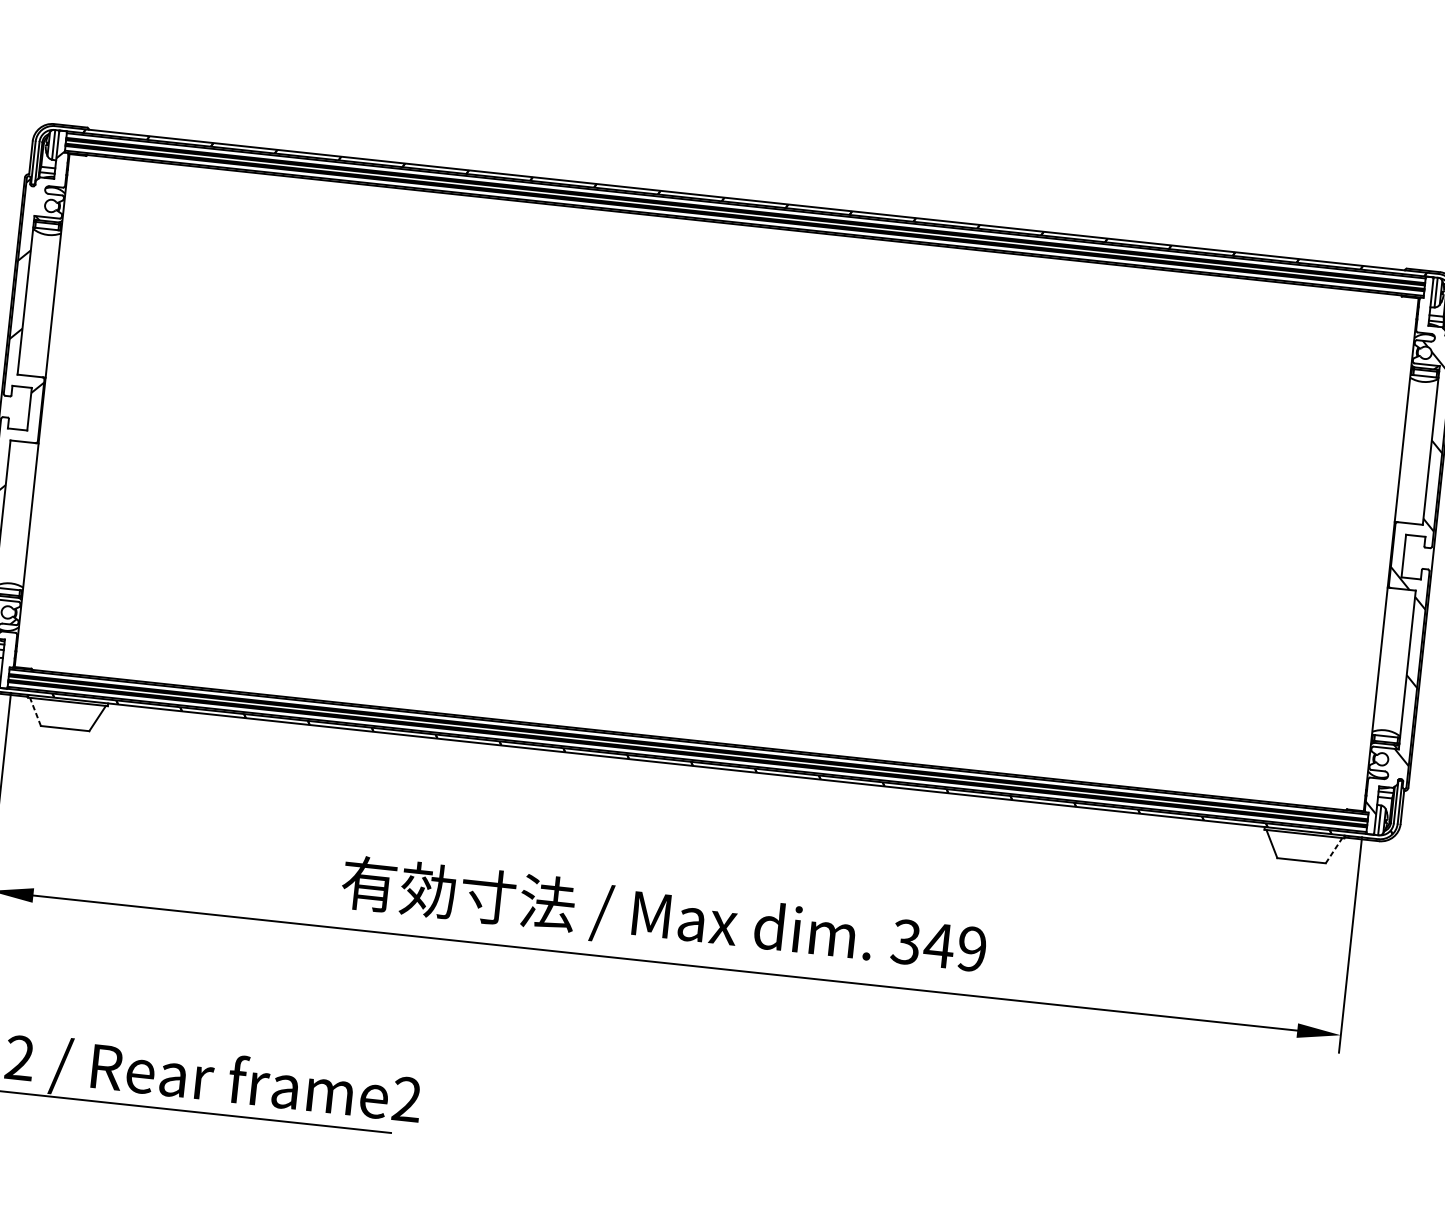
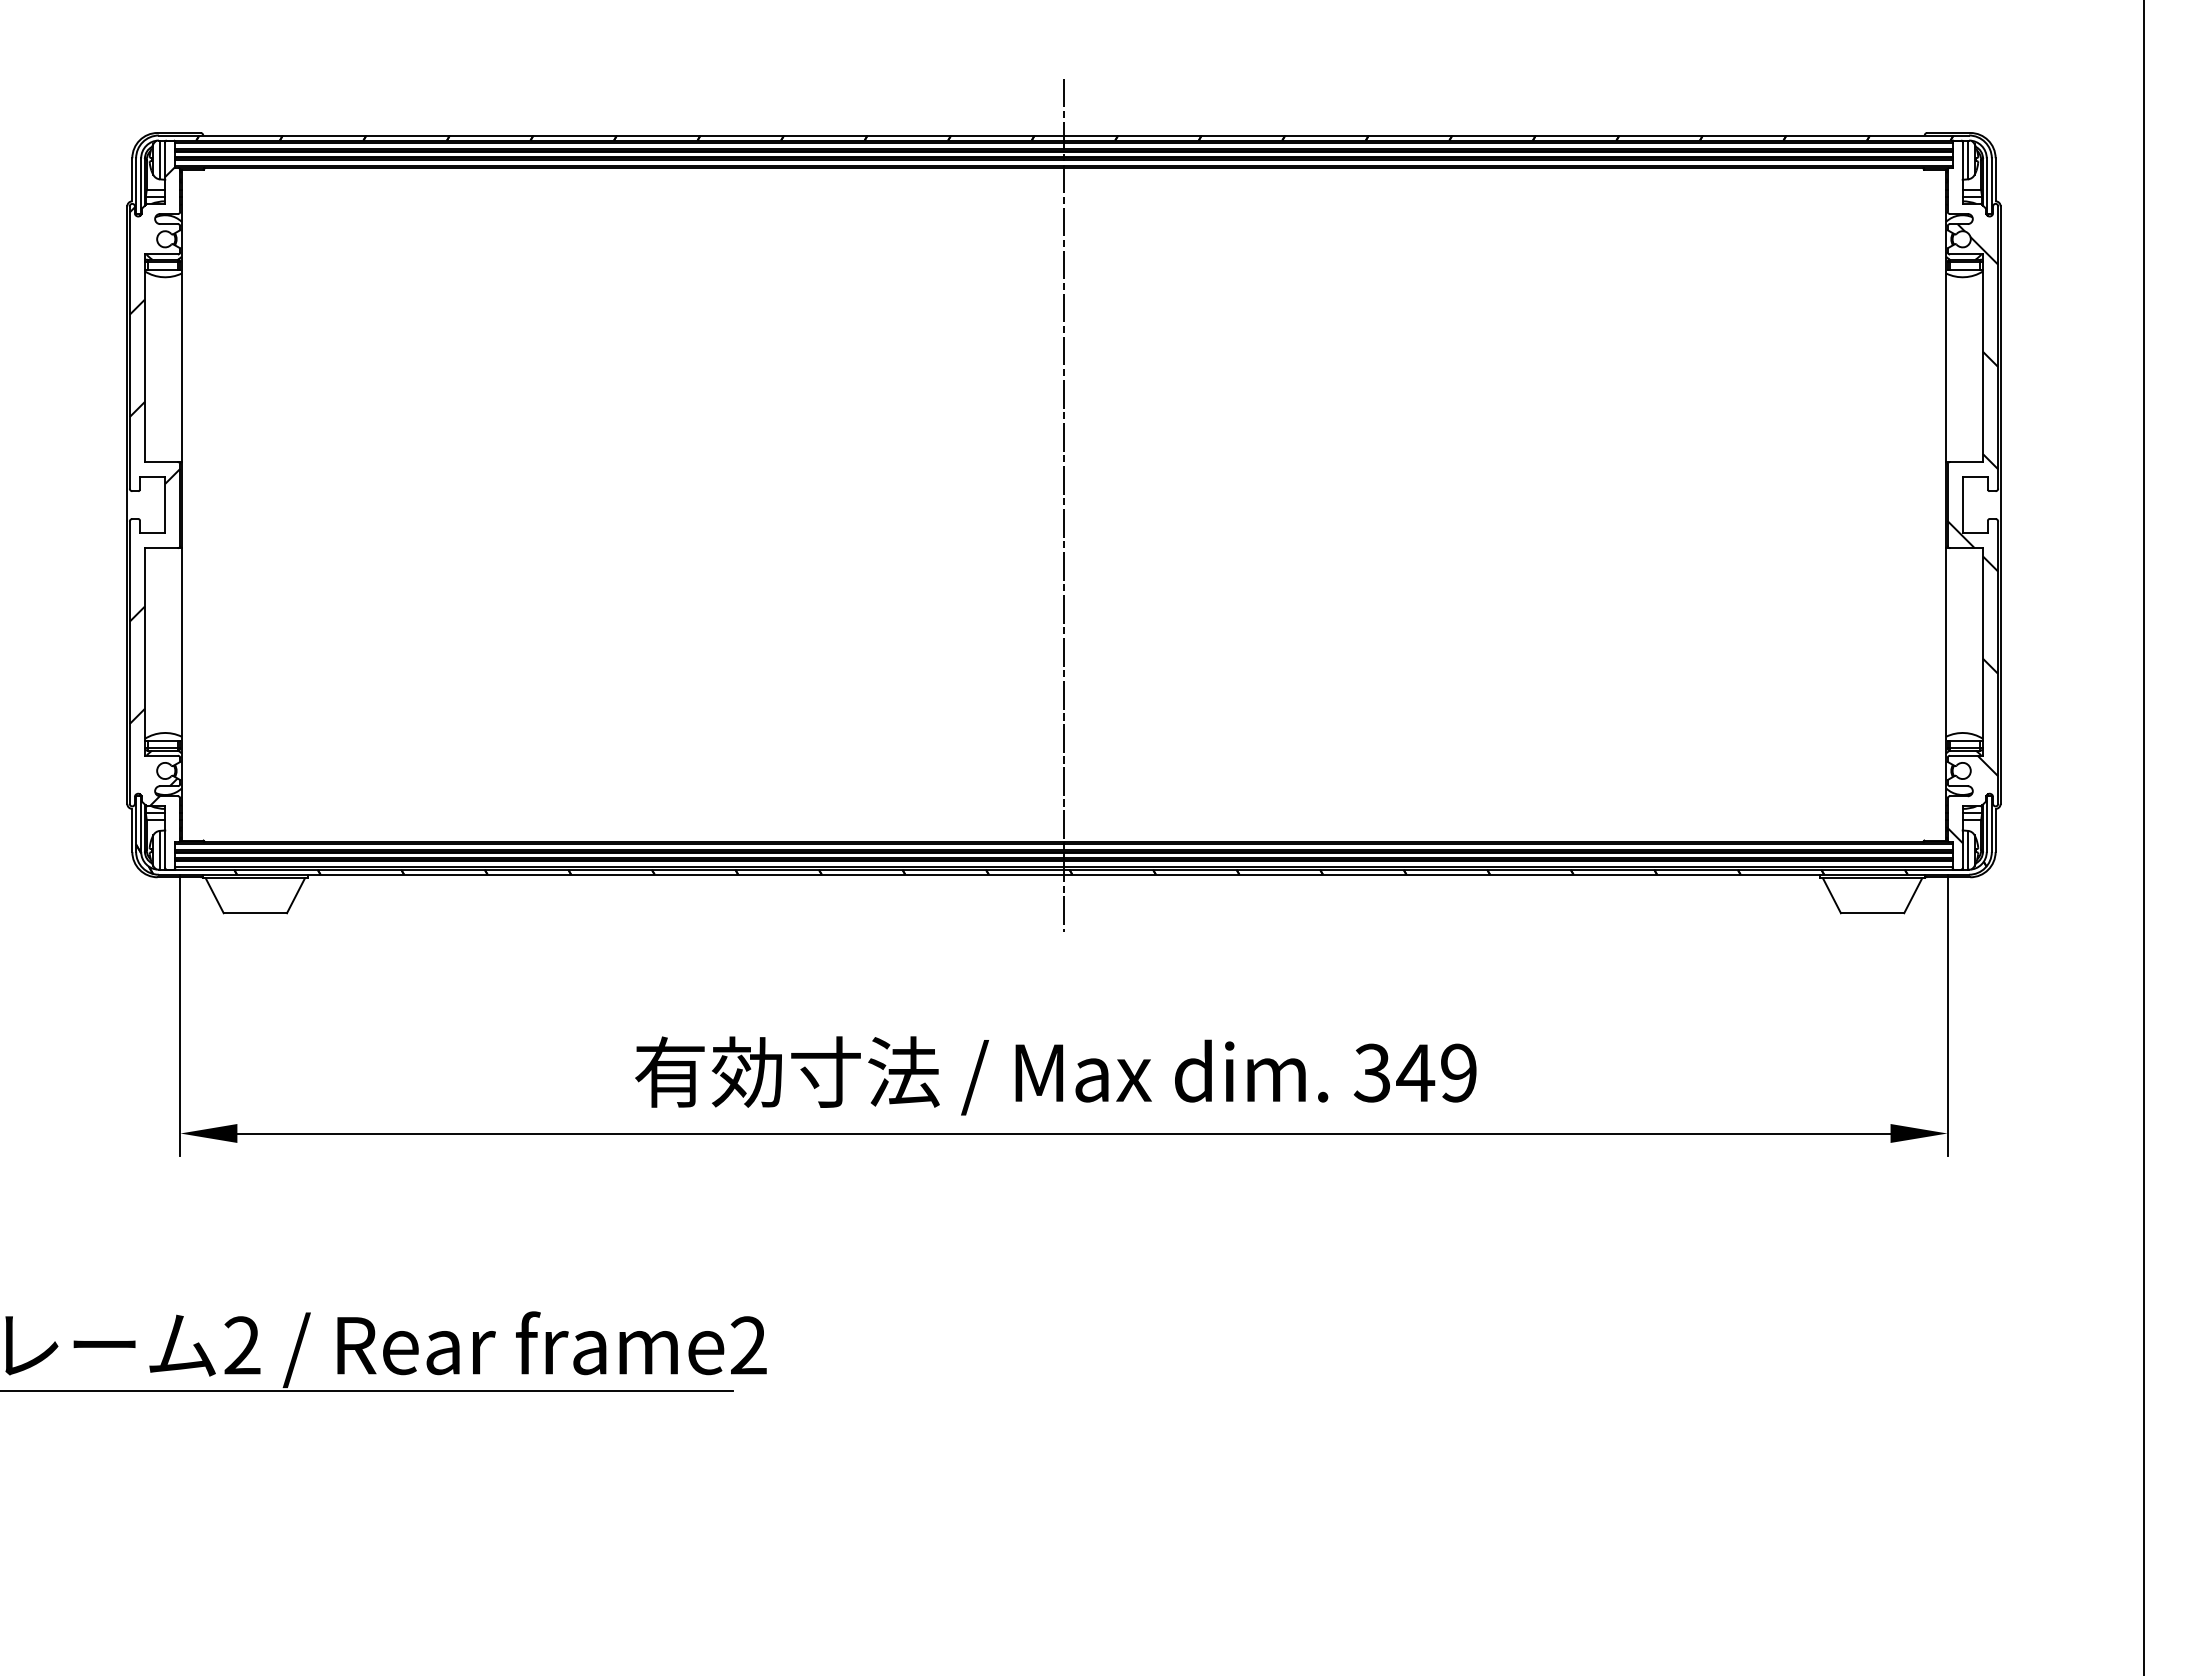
line: (716, 482) -> (1063, 504), added
line: (35, 711) -> (214, 895), dashed -> solid
line: (1334, 850) -> (1913, 895), dashed -> solid

